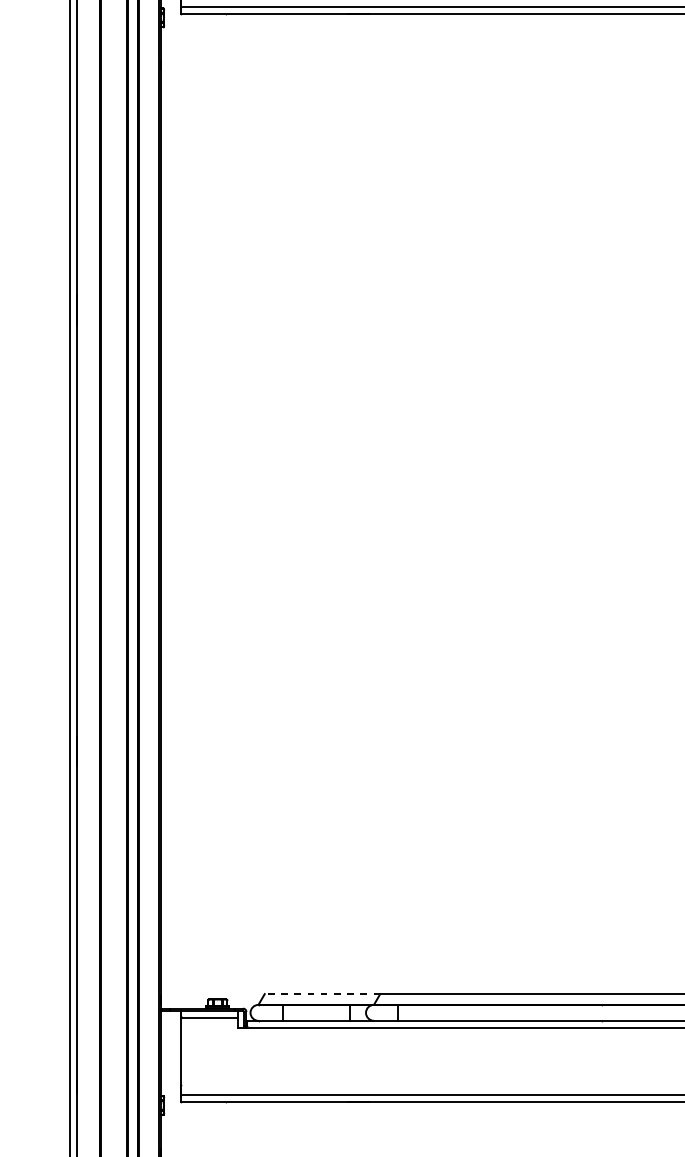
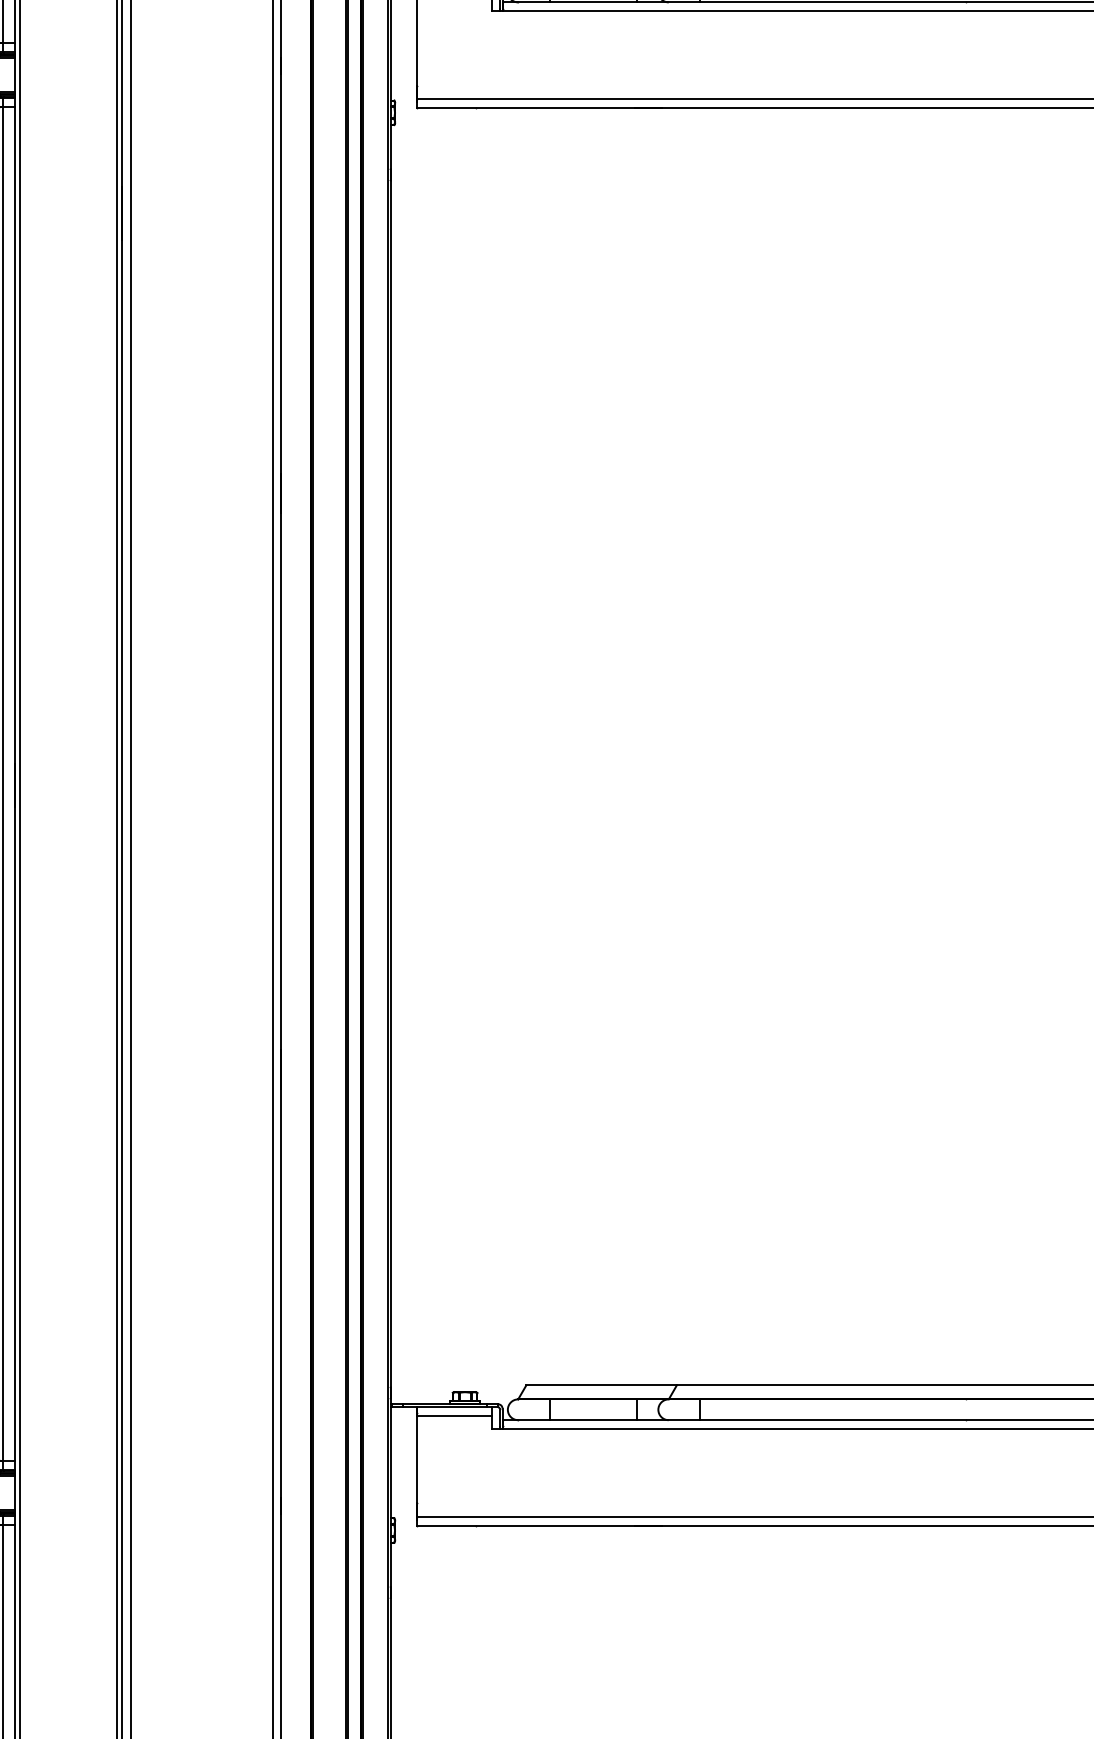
line: (322, 994) -> (601, 1385), dashed -> solid

